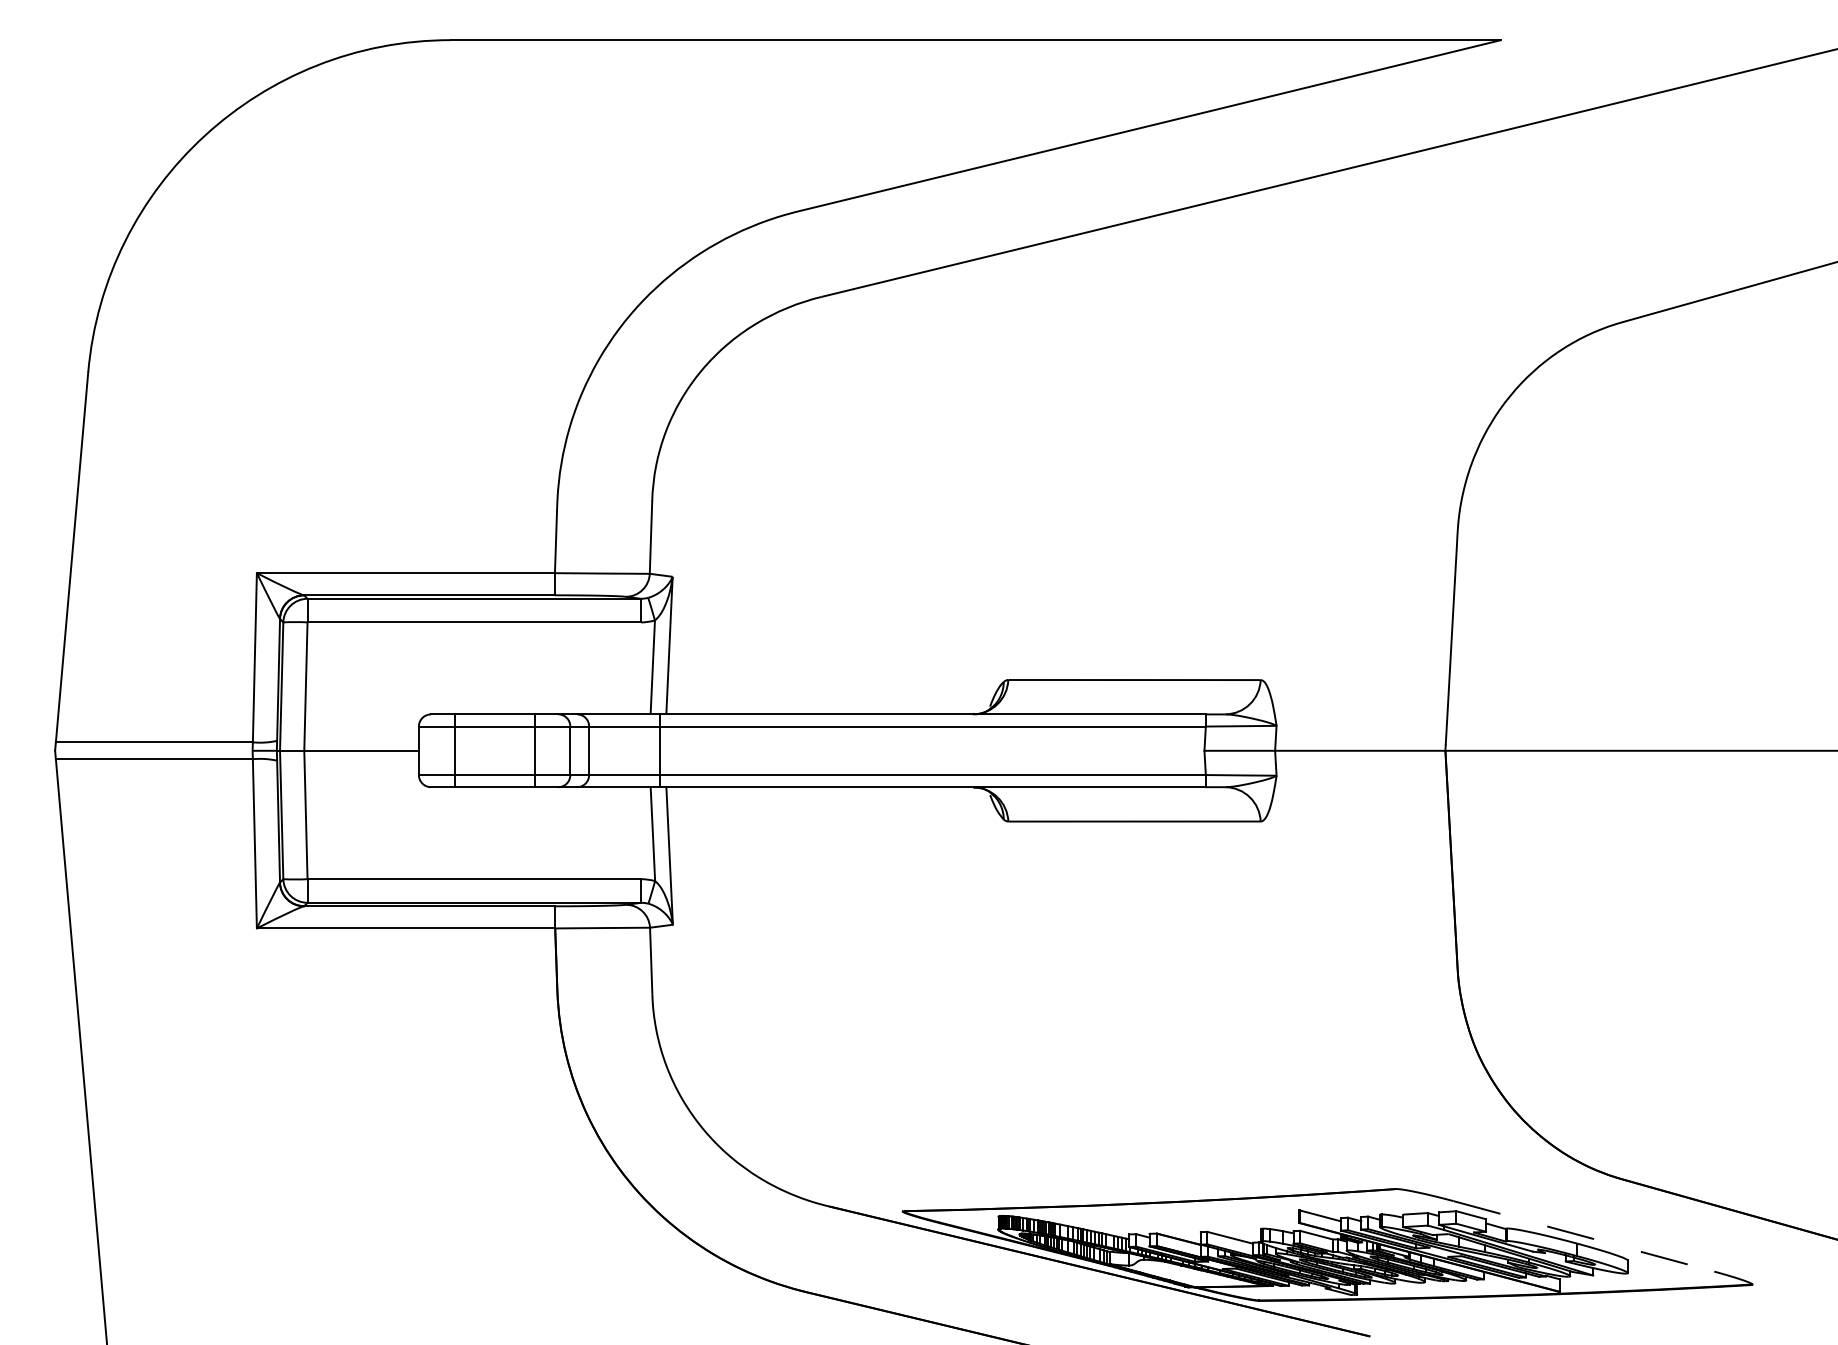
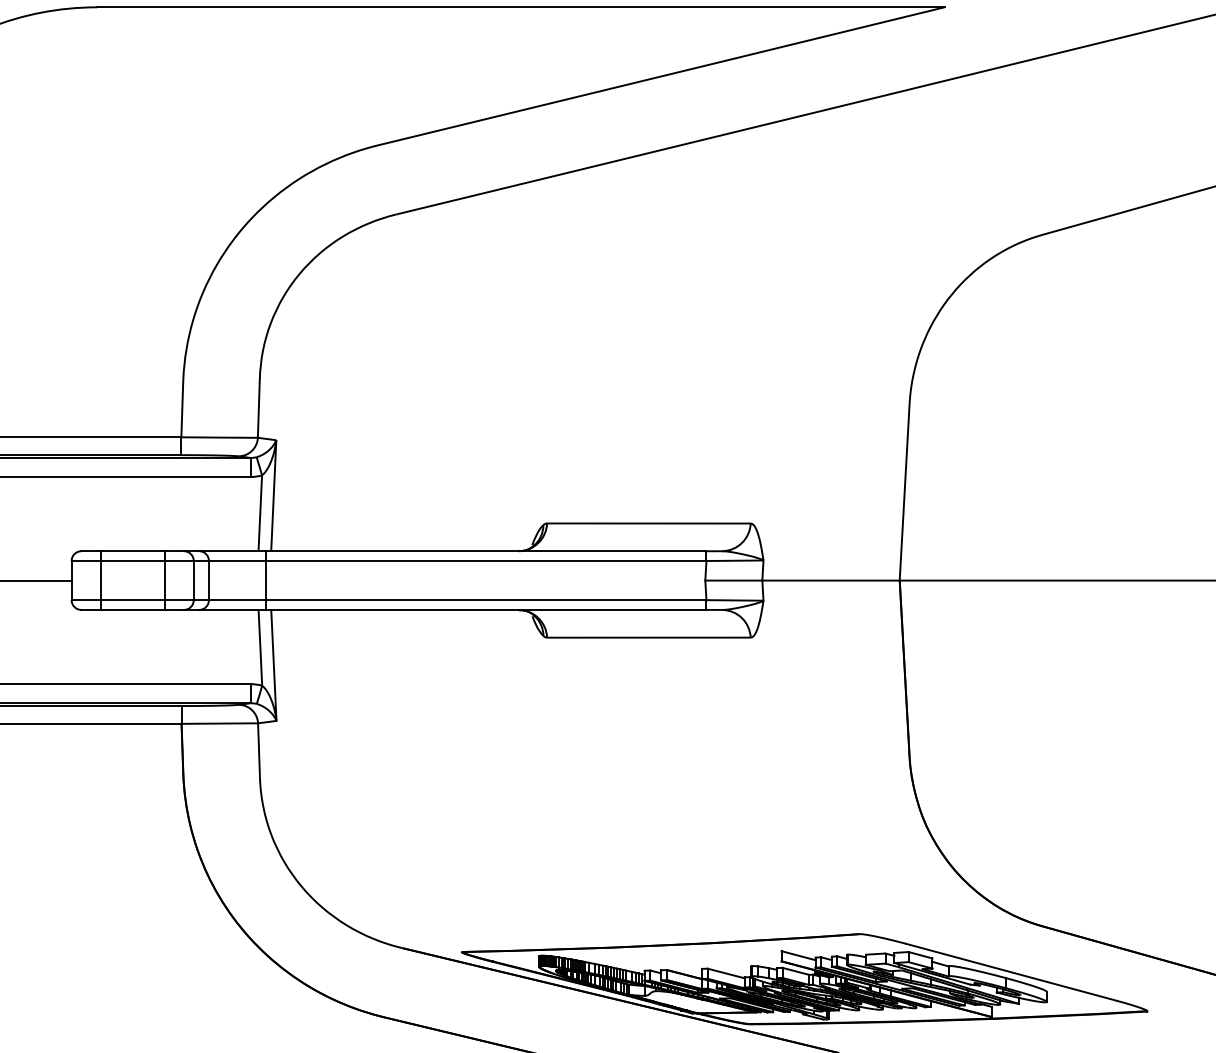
line: (1584, 1236) -> (1011, 972), dashed -> solid

